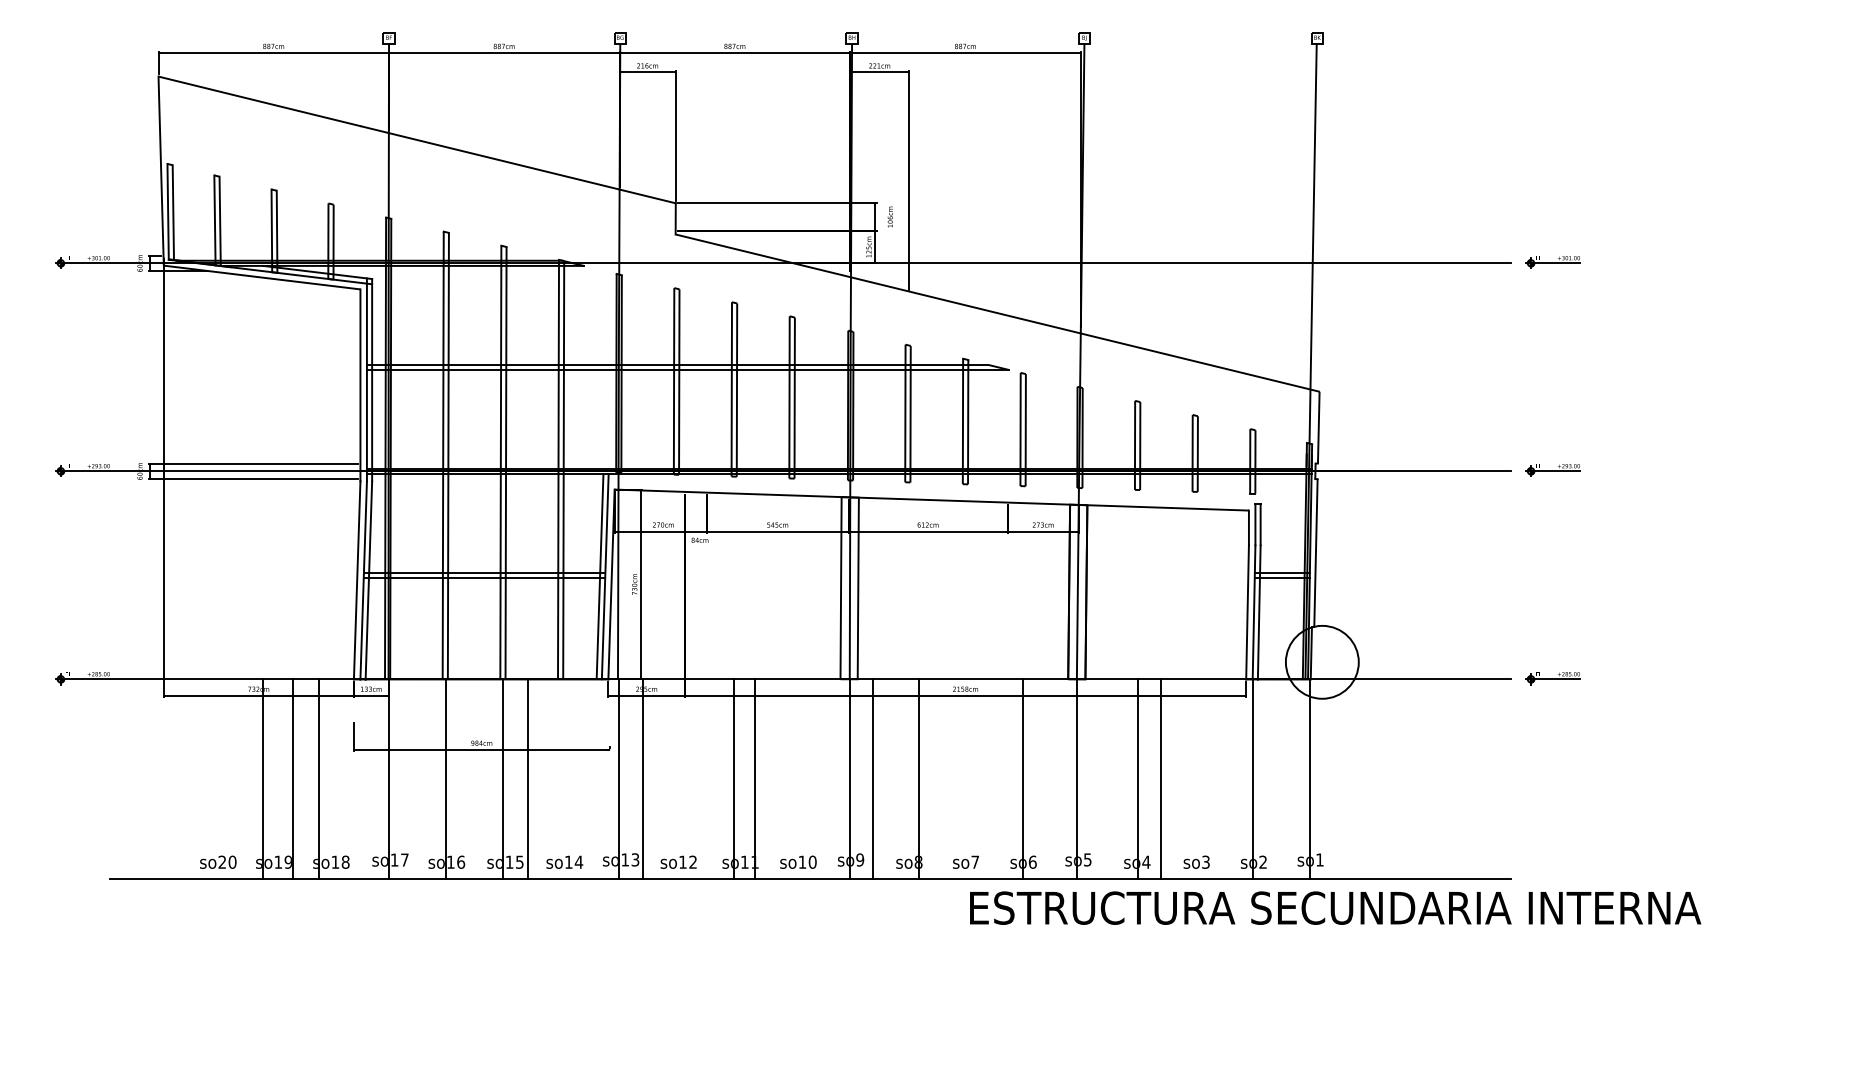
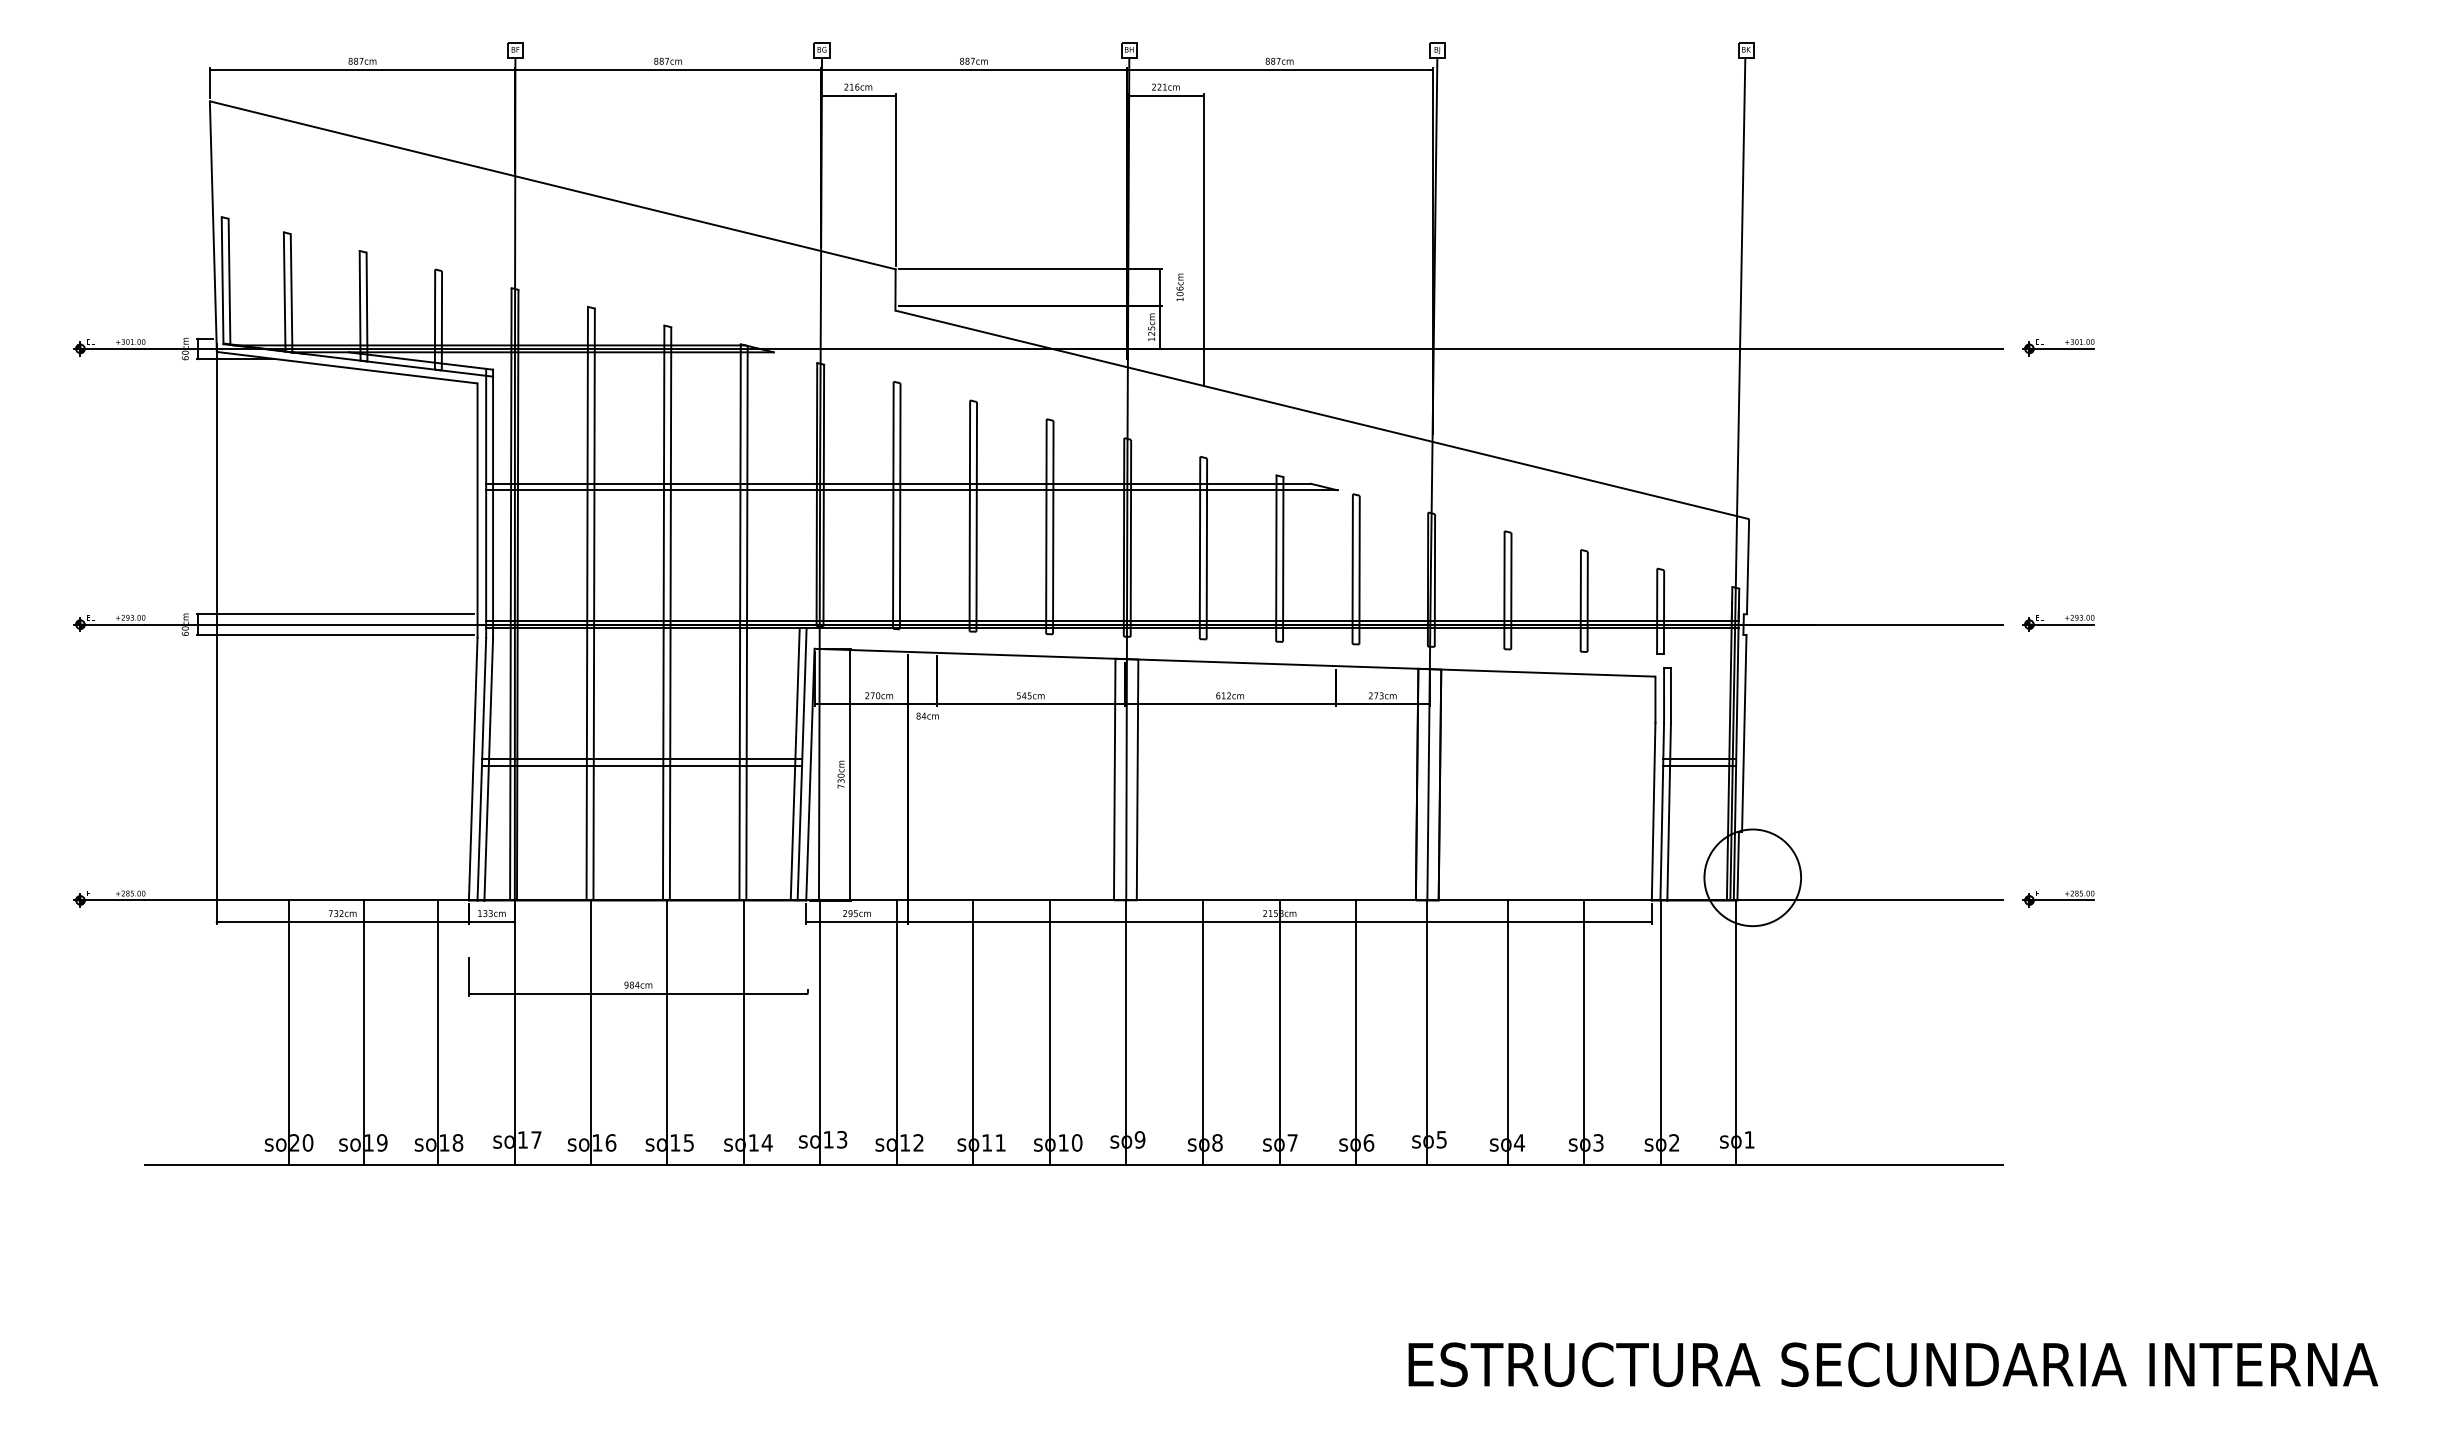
line: (263, 778) -> (289, 1032), moved
line: (293, 778) -> (438, 1032), moved
line: (319, 778) -> (364, 1032), moved
line: (527, 778) -> (743, 1032), moved
line: (642, 778) -> (896, 1032), moved
line: (754, 778) -> (1049, 1032), moved
line: (873, 778) -> (1203, 1032), moved
line: (919, 778) -> (1279, 1032), moved
line: (1161, 778) -> (1584, 1032), moved
text: (1335, 907) -> (1893, 1364), moved

